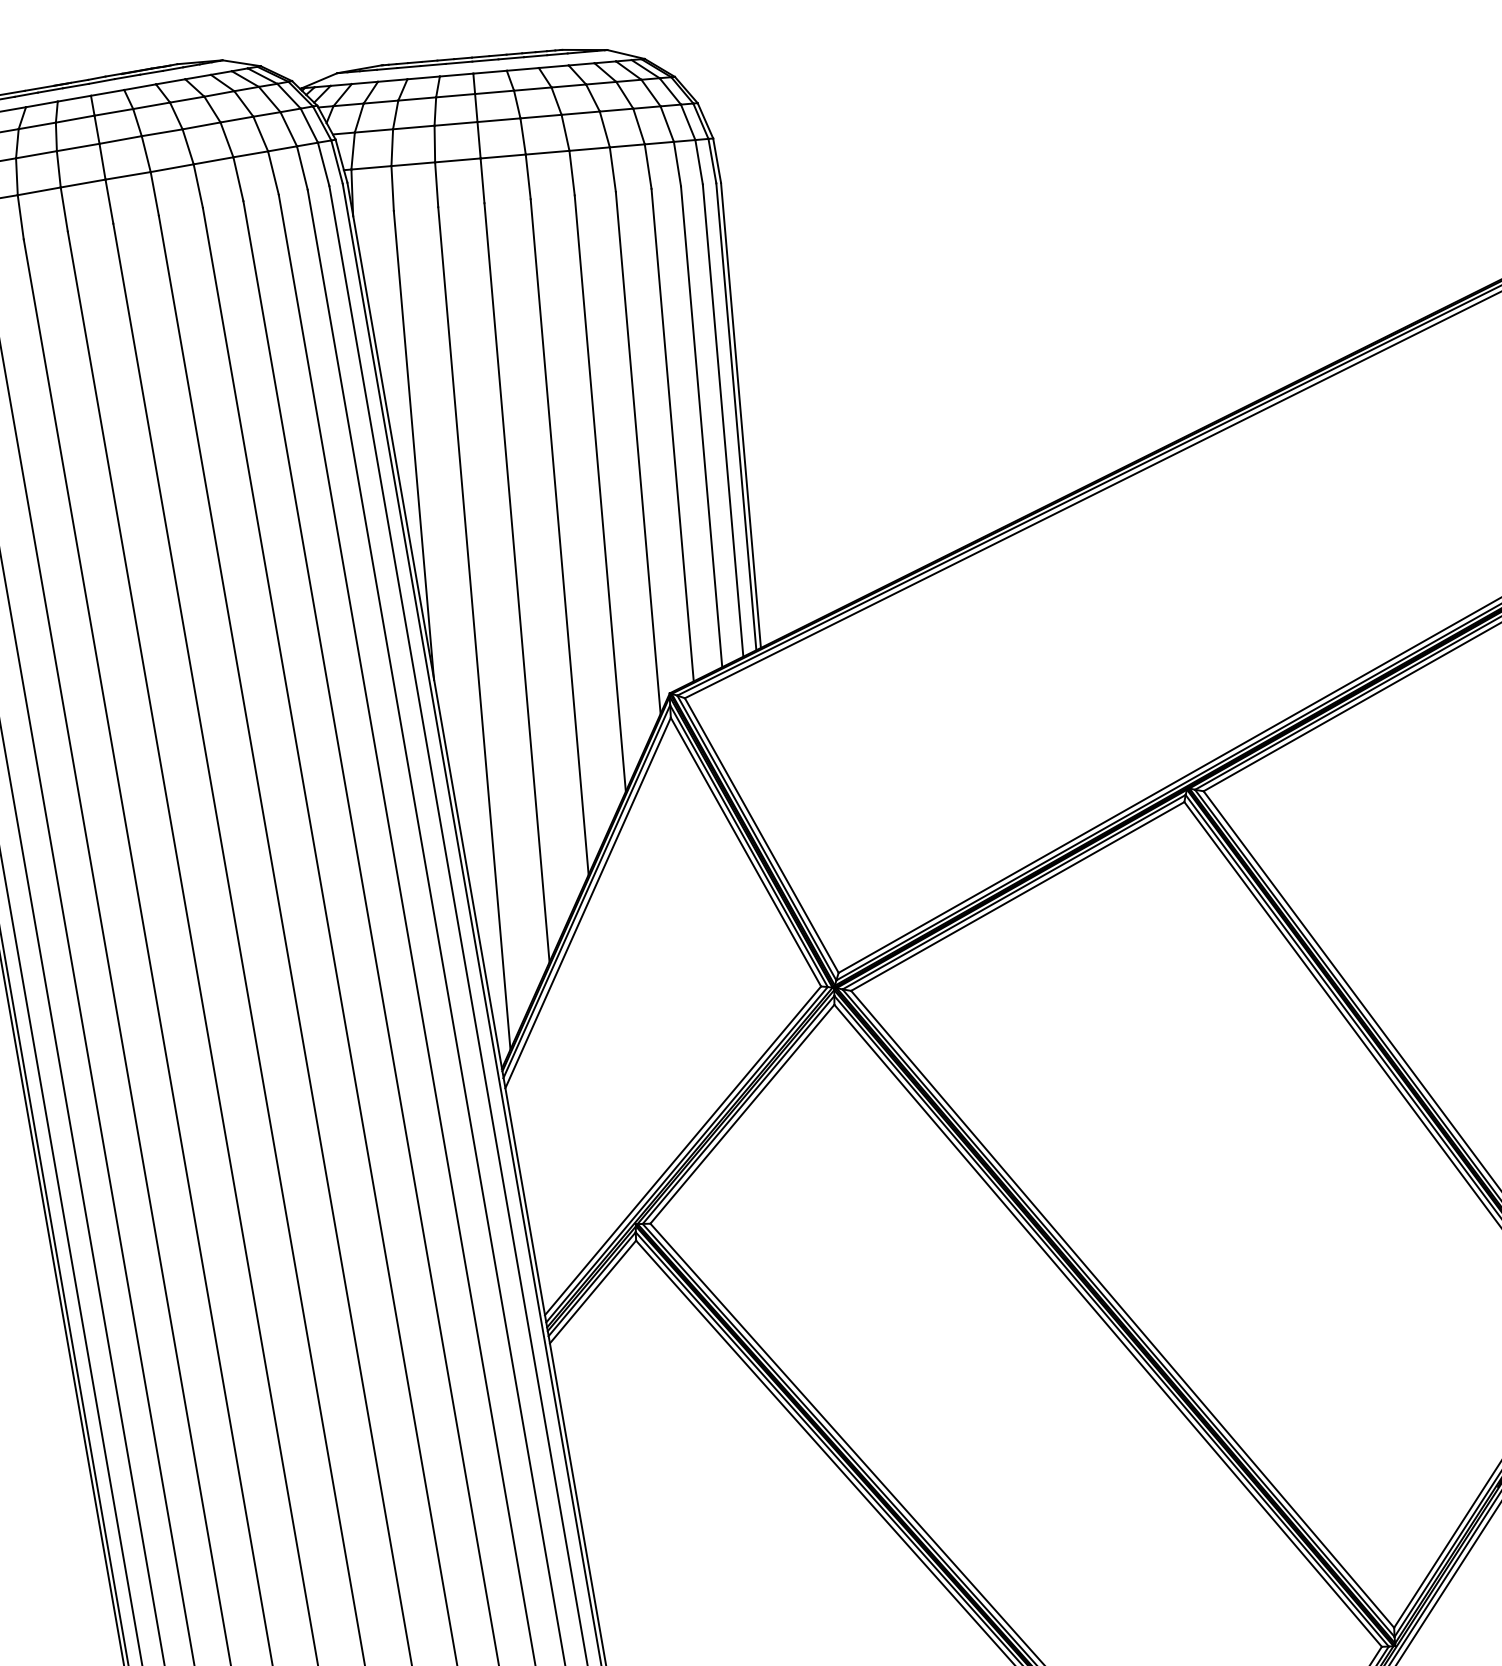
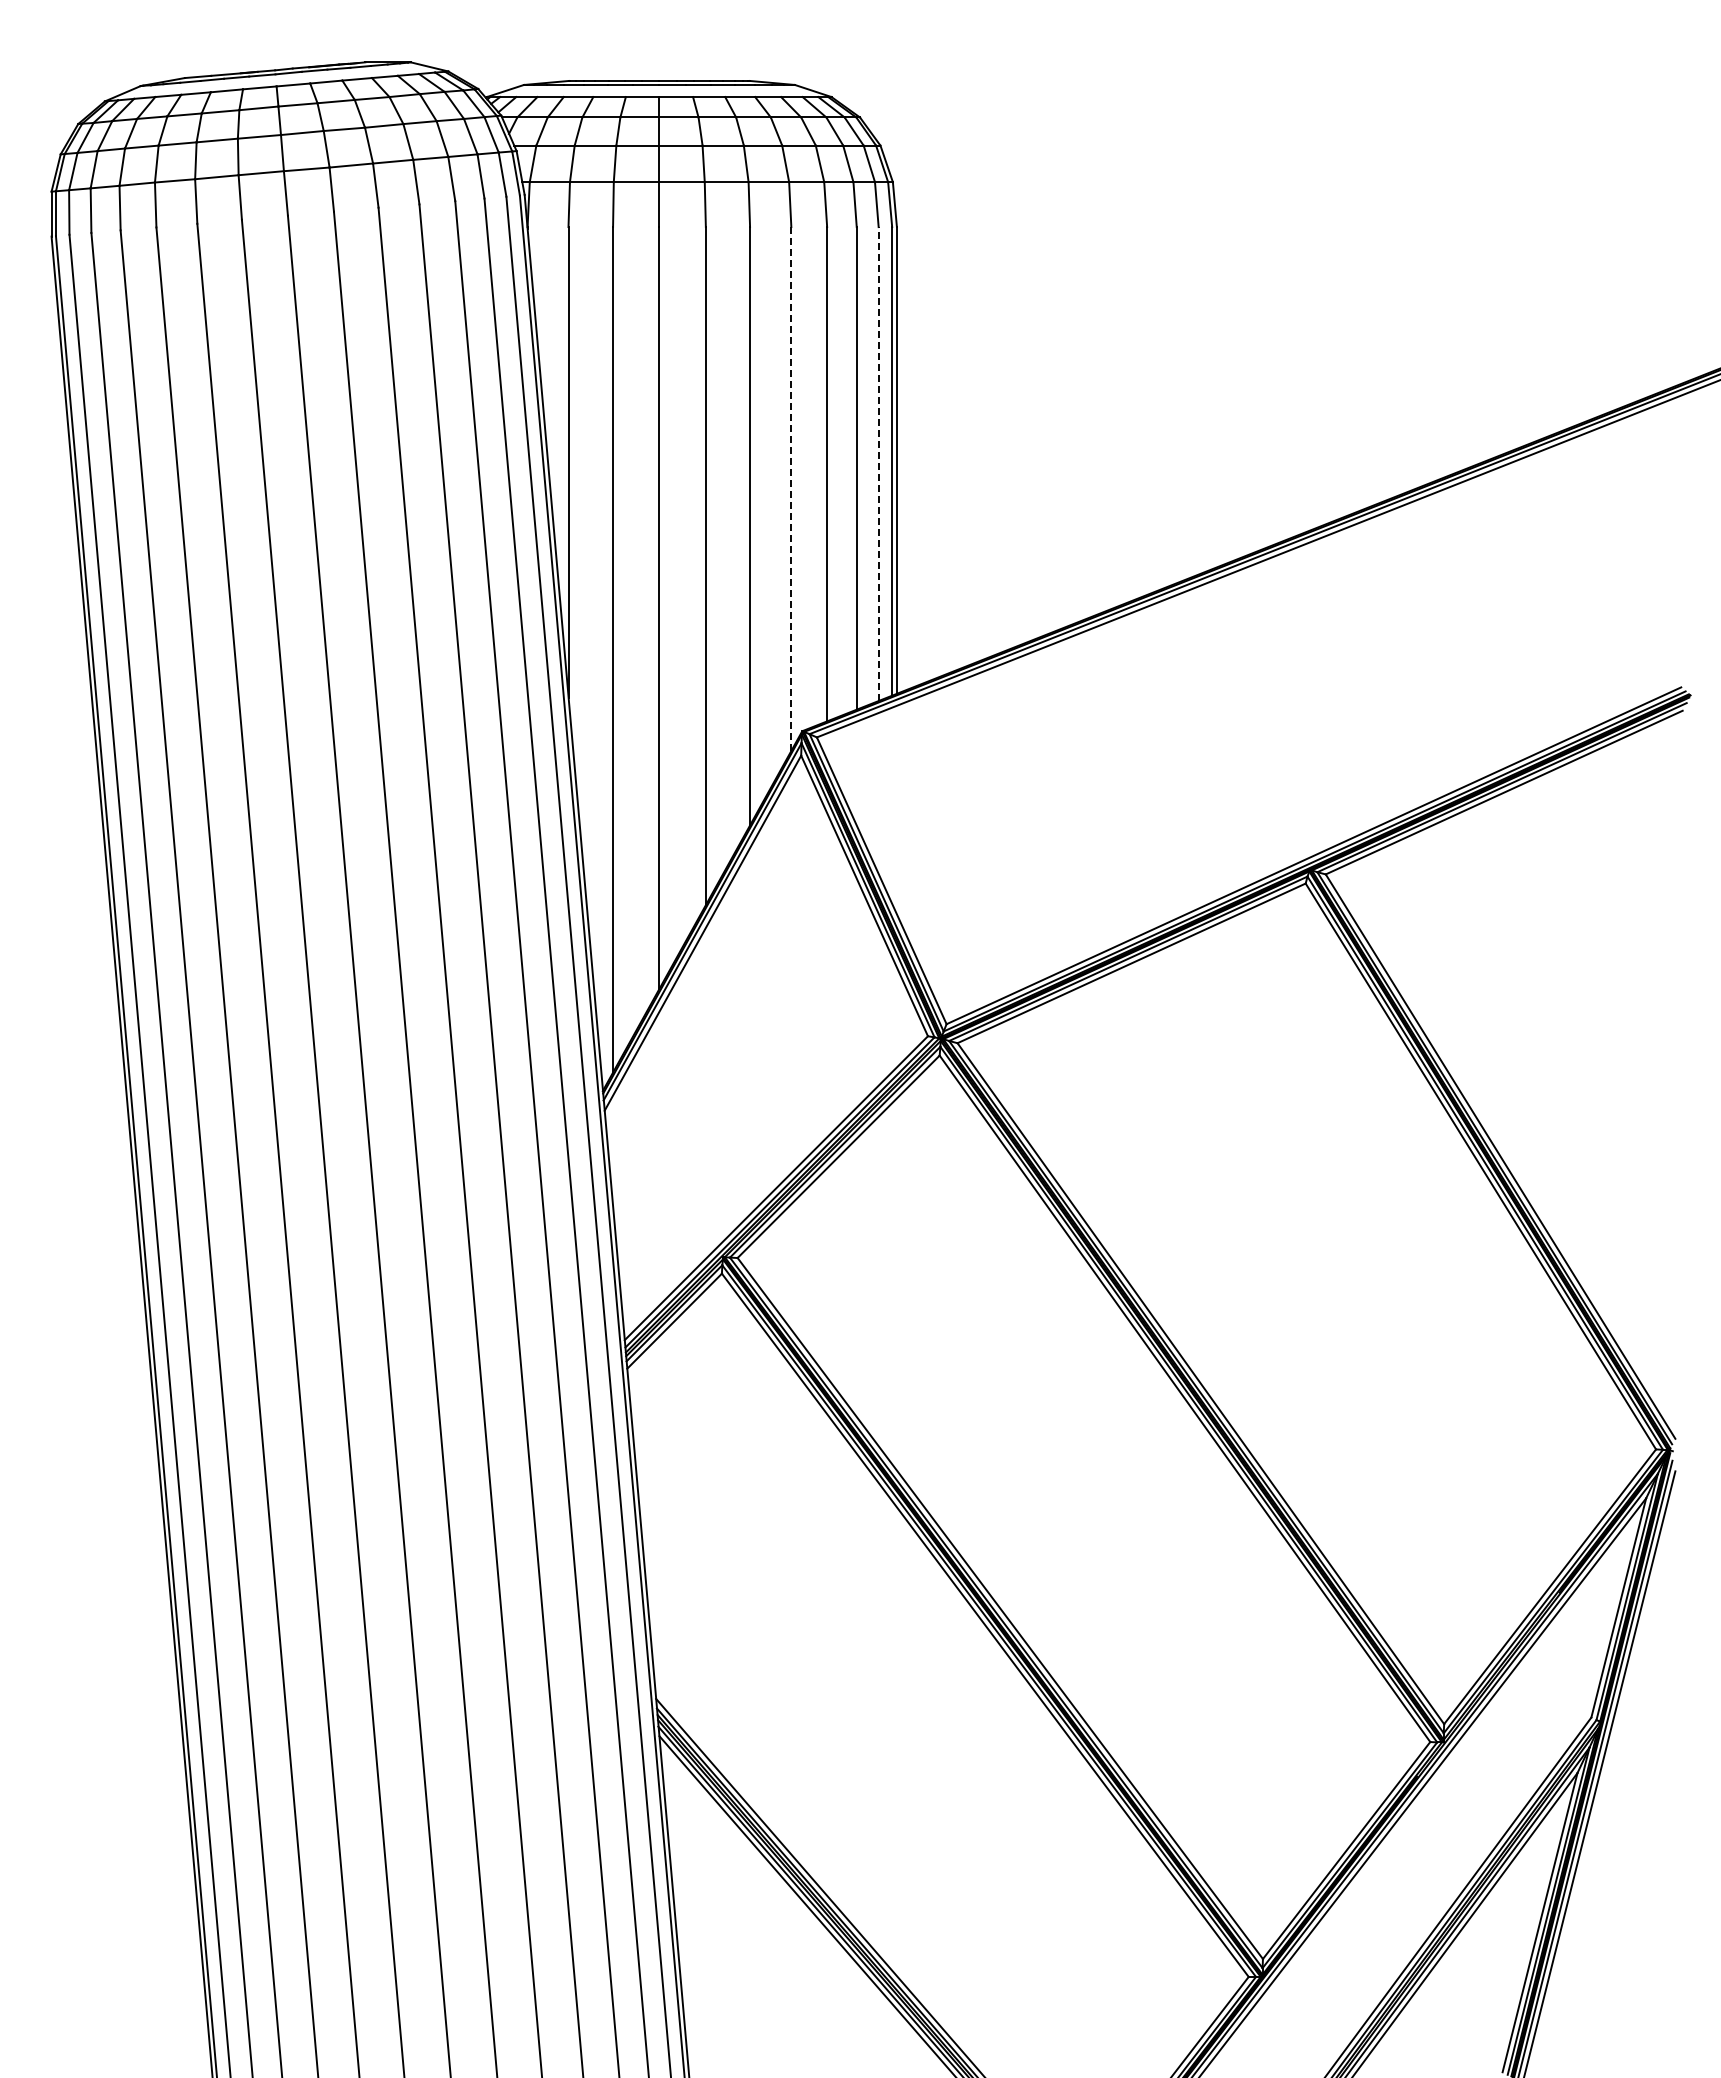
line: (722, 420) -> (878, 463), solid -> dashed
line: (638, 453) -> (791, 489), solid -> dashed

